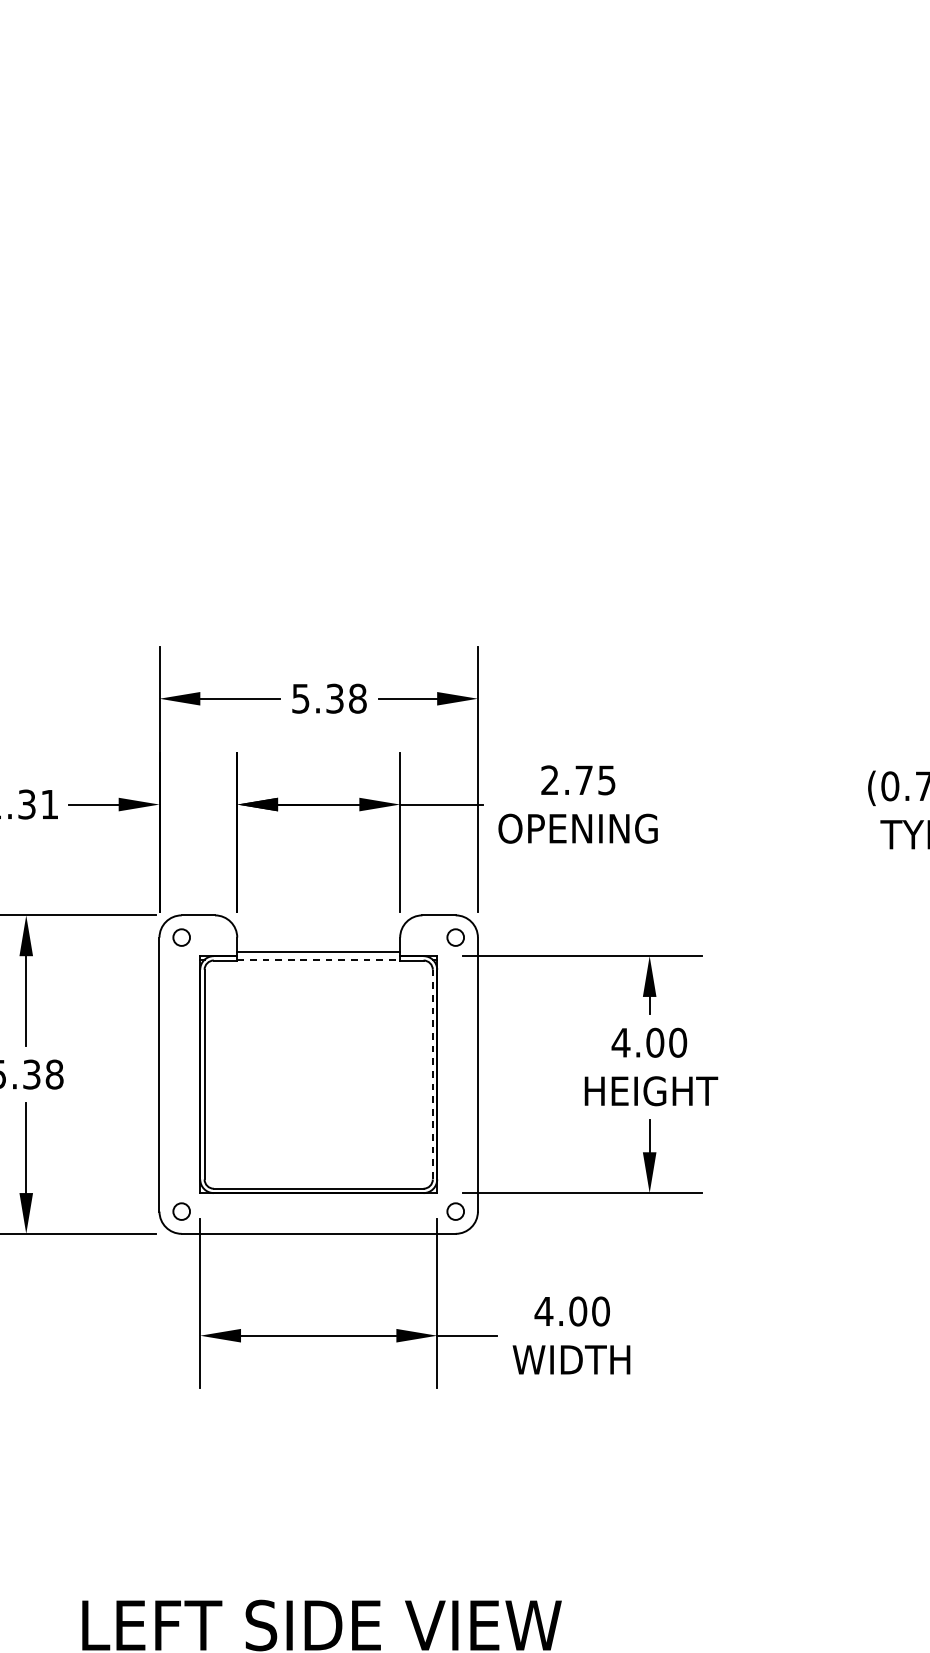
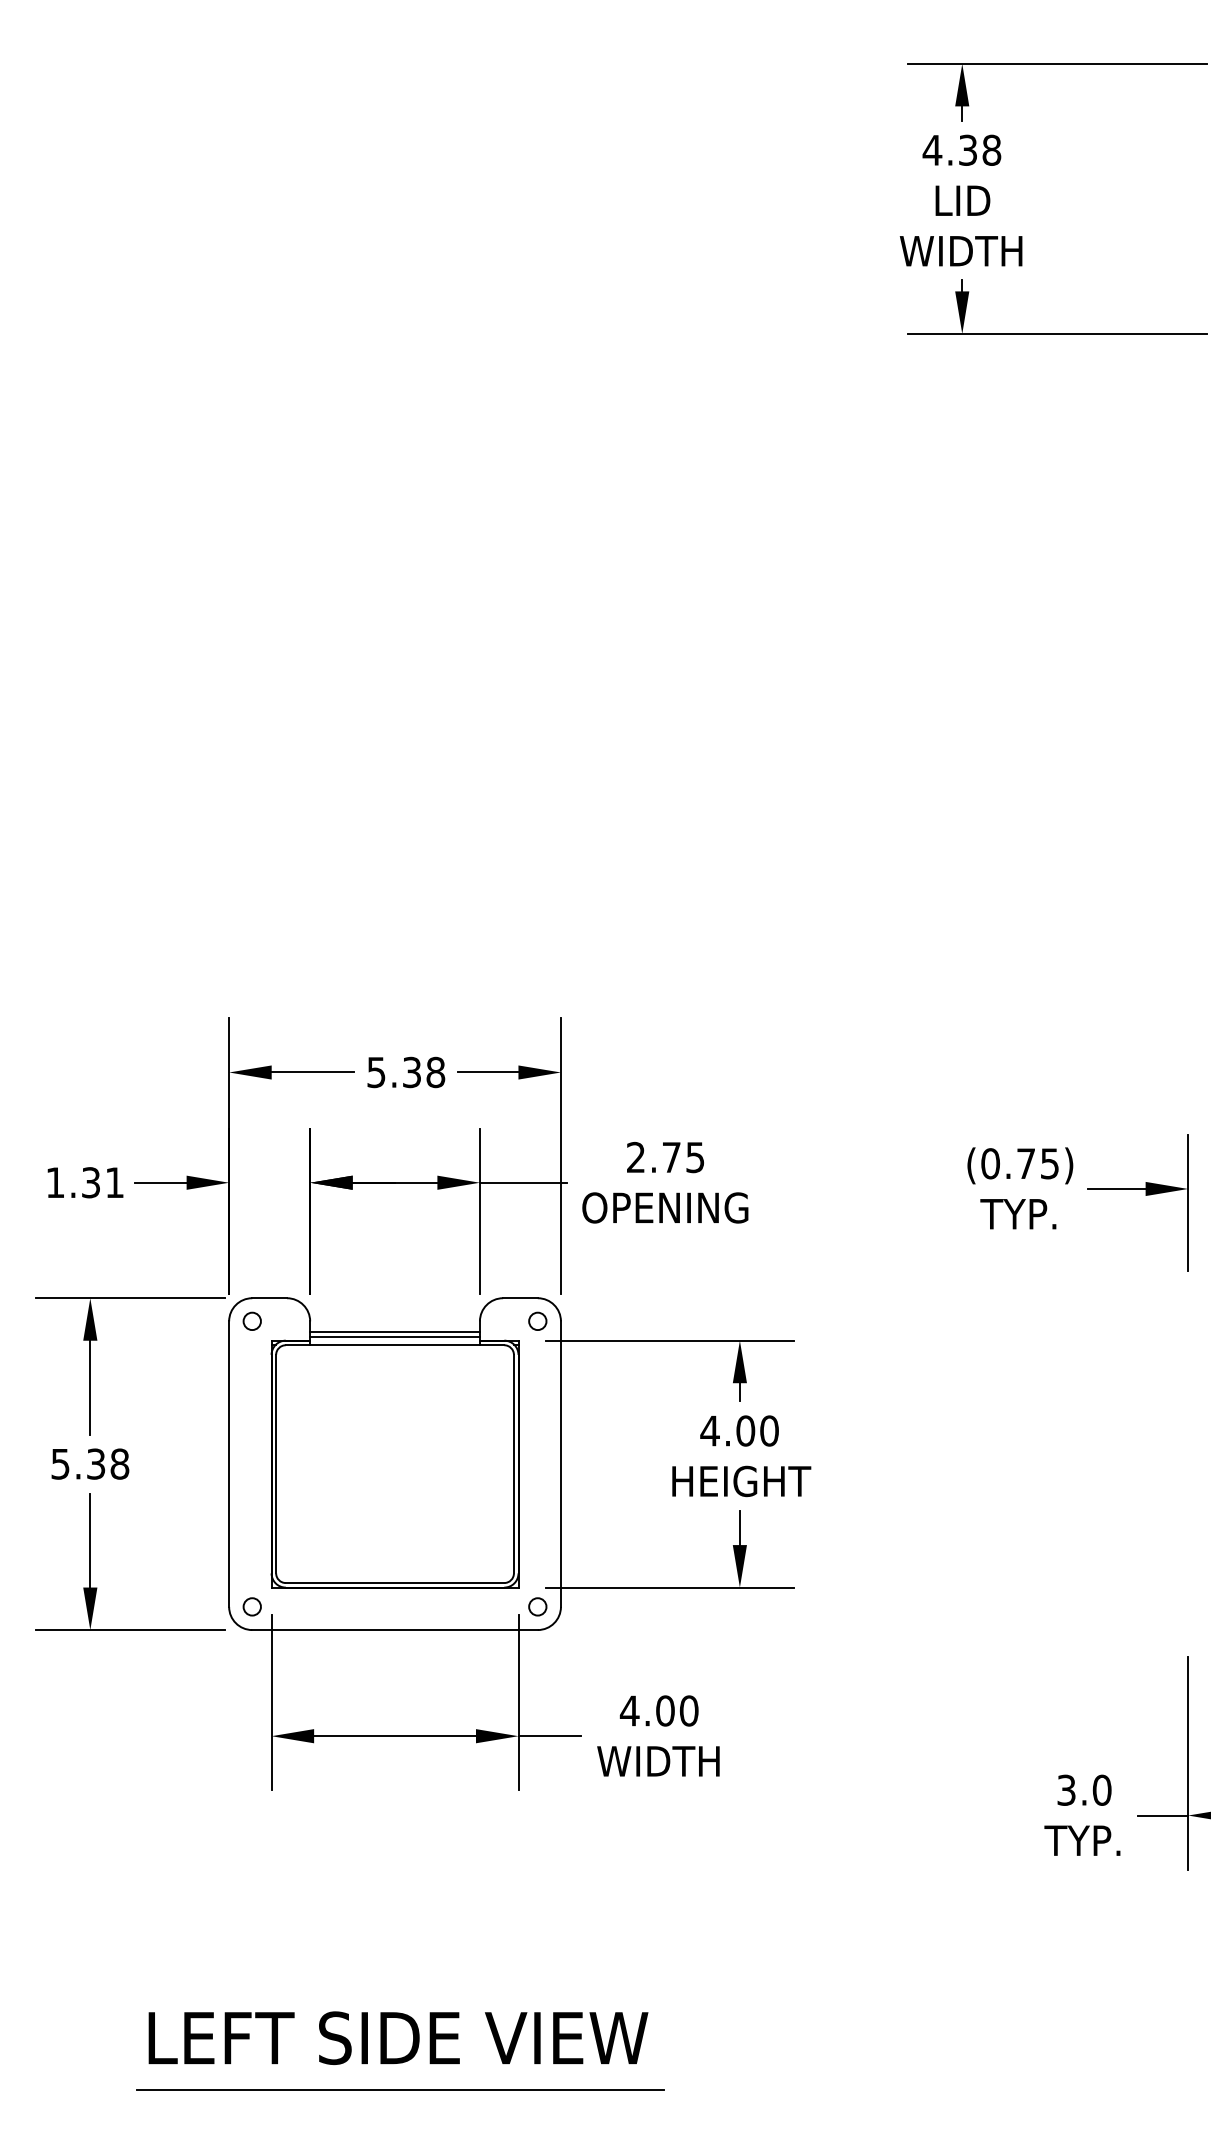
line: (318, 948) -> (394, 1332), added
line: (319, 959) -> (395, 1344), dashed -> solid
line: (432, 1074) -> (513, 1464), dashed -> solid

